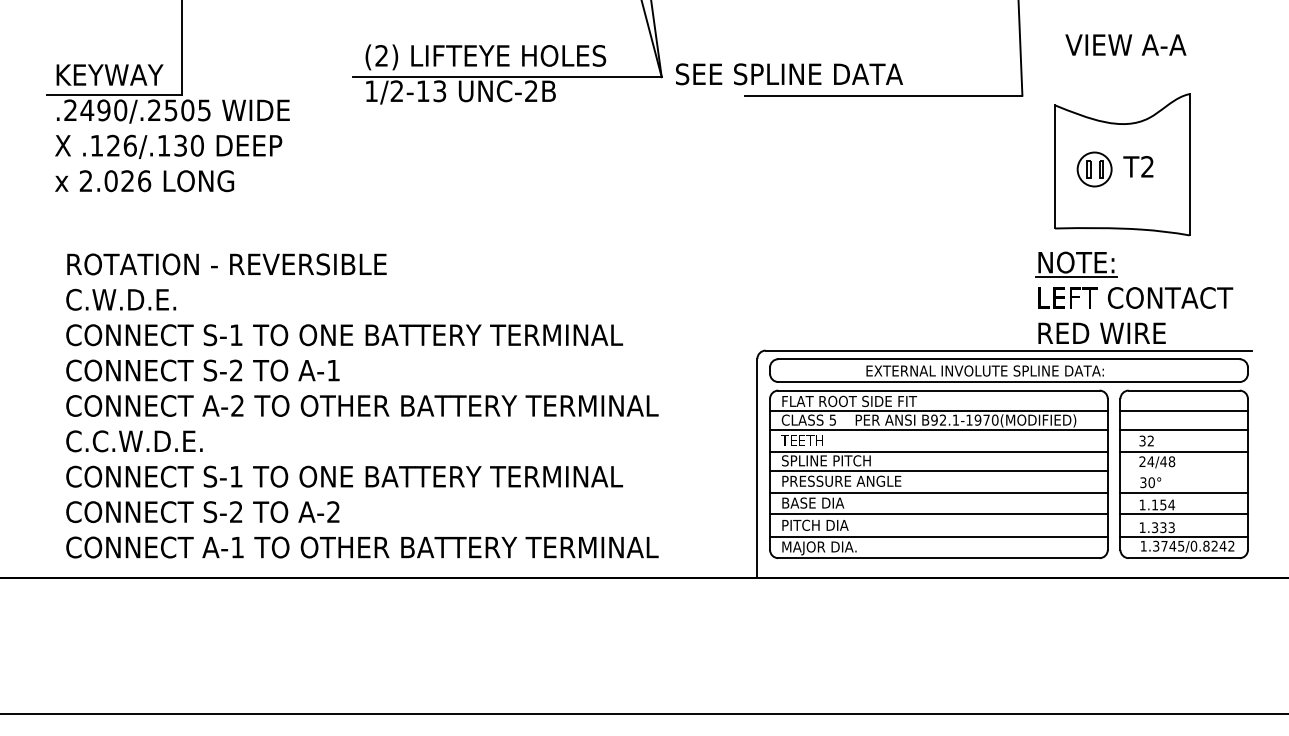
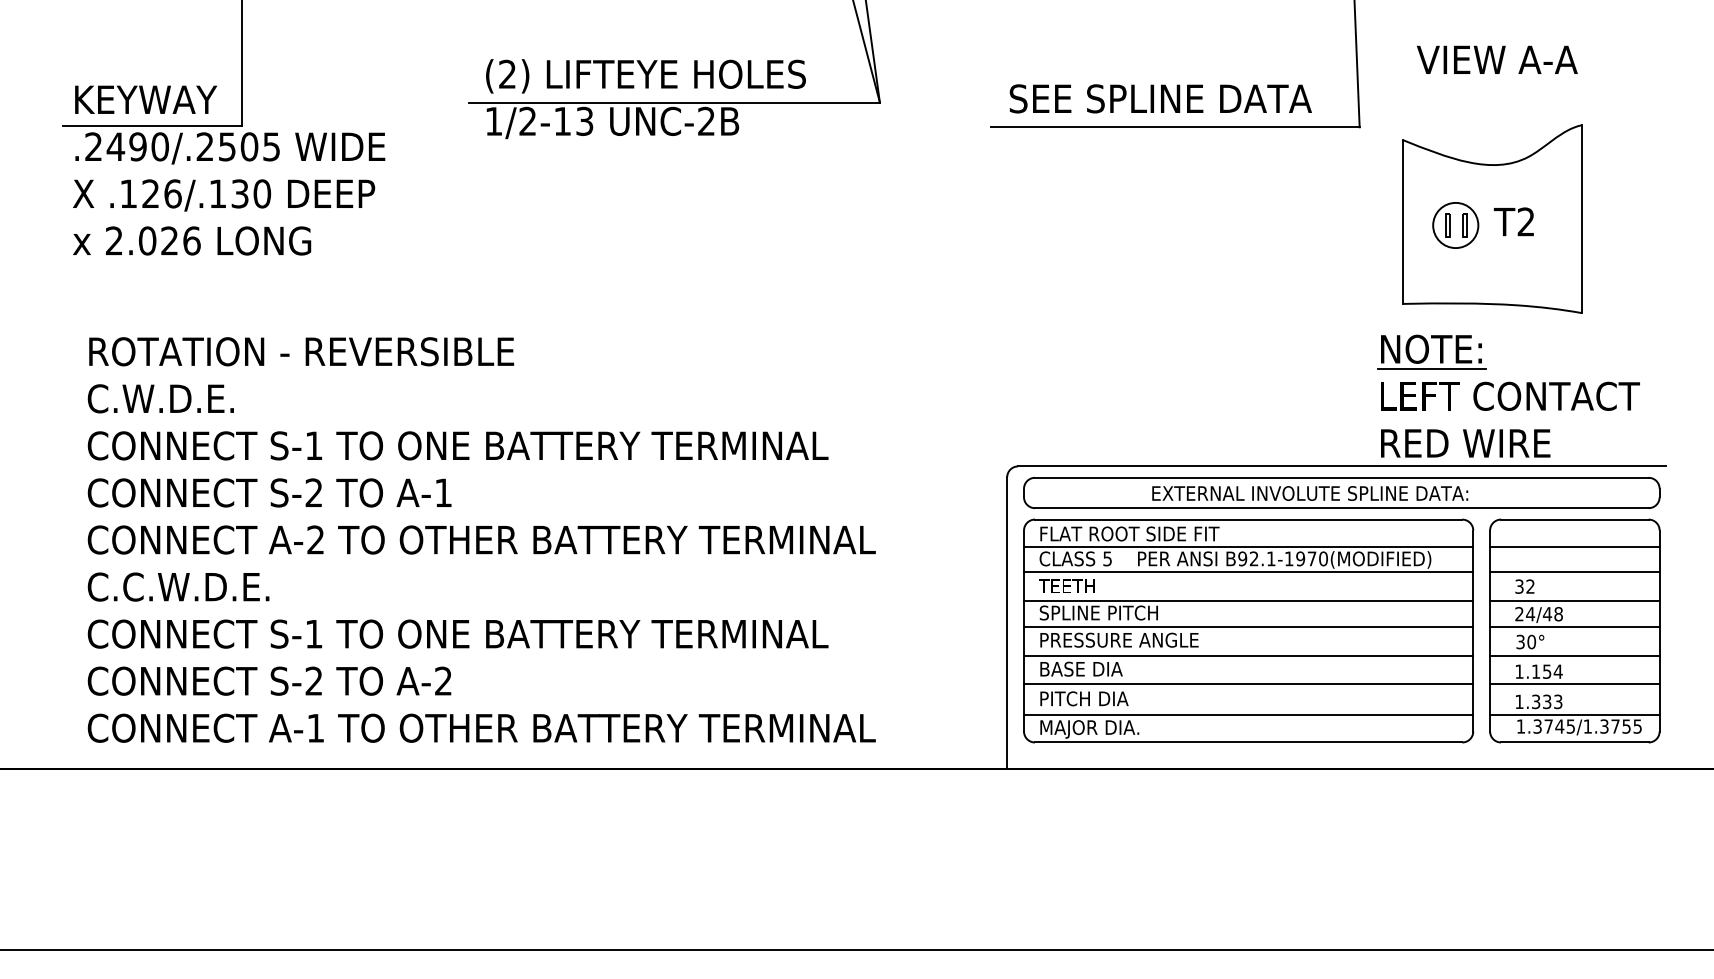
text: (789, 74) -> (1160, 98), moved
line: (1183, 470) -> (1574, 626), added
text: (1212, 546) -> (1612, 726), 1.3745/0.8242 -> 1.3745/1.3755

